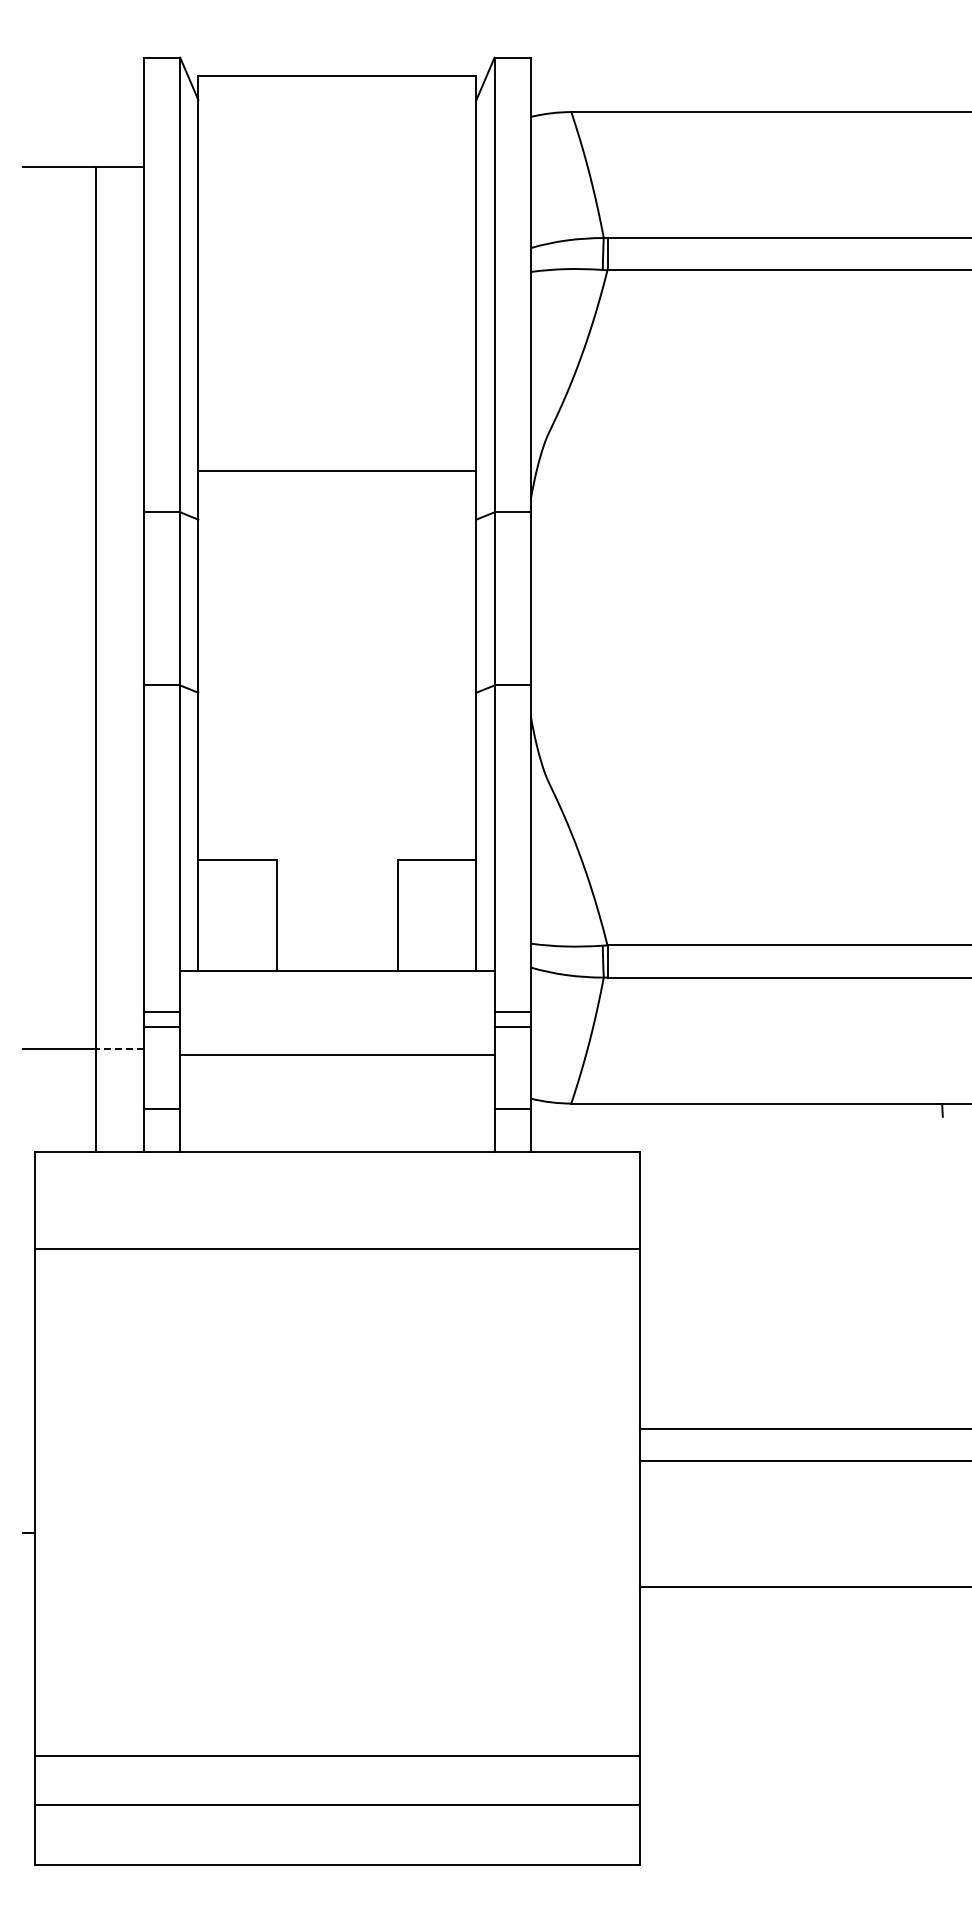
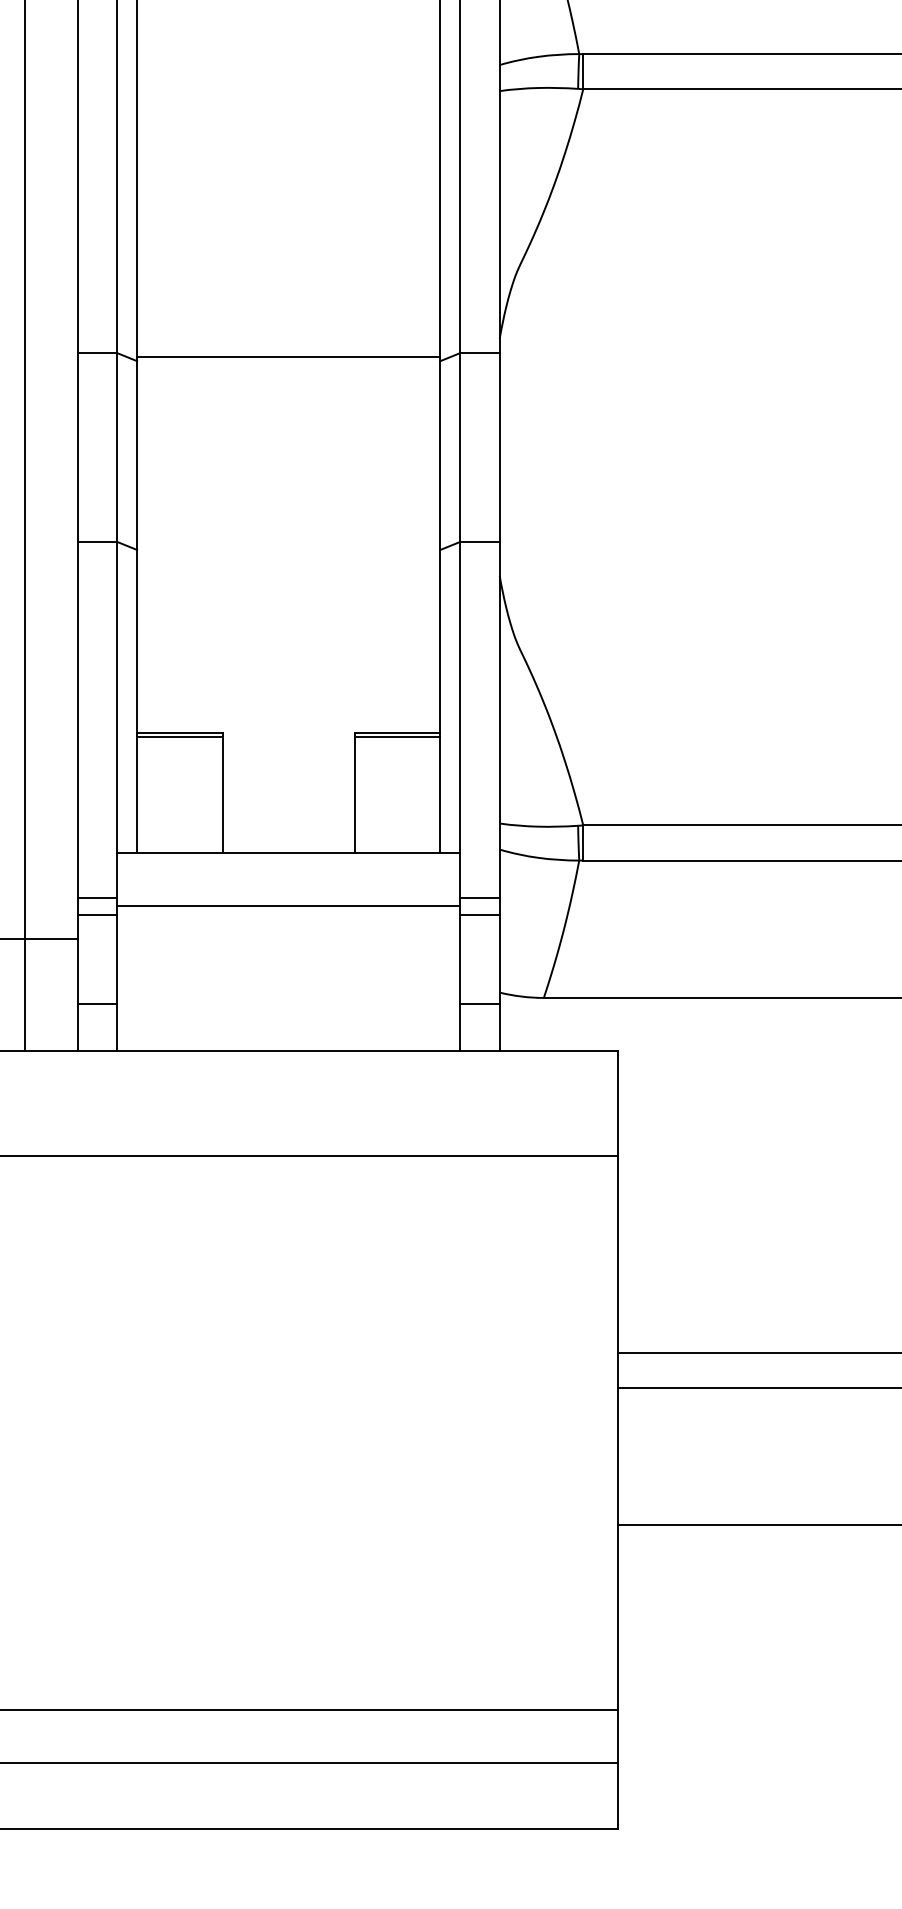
line: (337, 471) -> (288, 356), moved
line: (237, 864) -> (179, 737), added
line: (436, 864) -> (396, 737), added
line: (119, 1049) -> (51, 938), dashed -> solid
line: (337, 1054) -> (288, 905), moved

